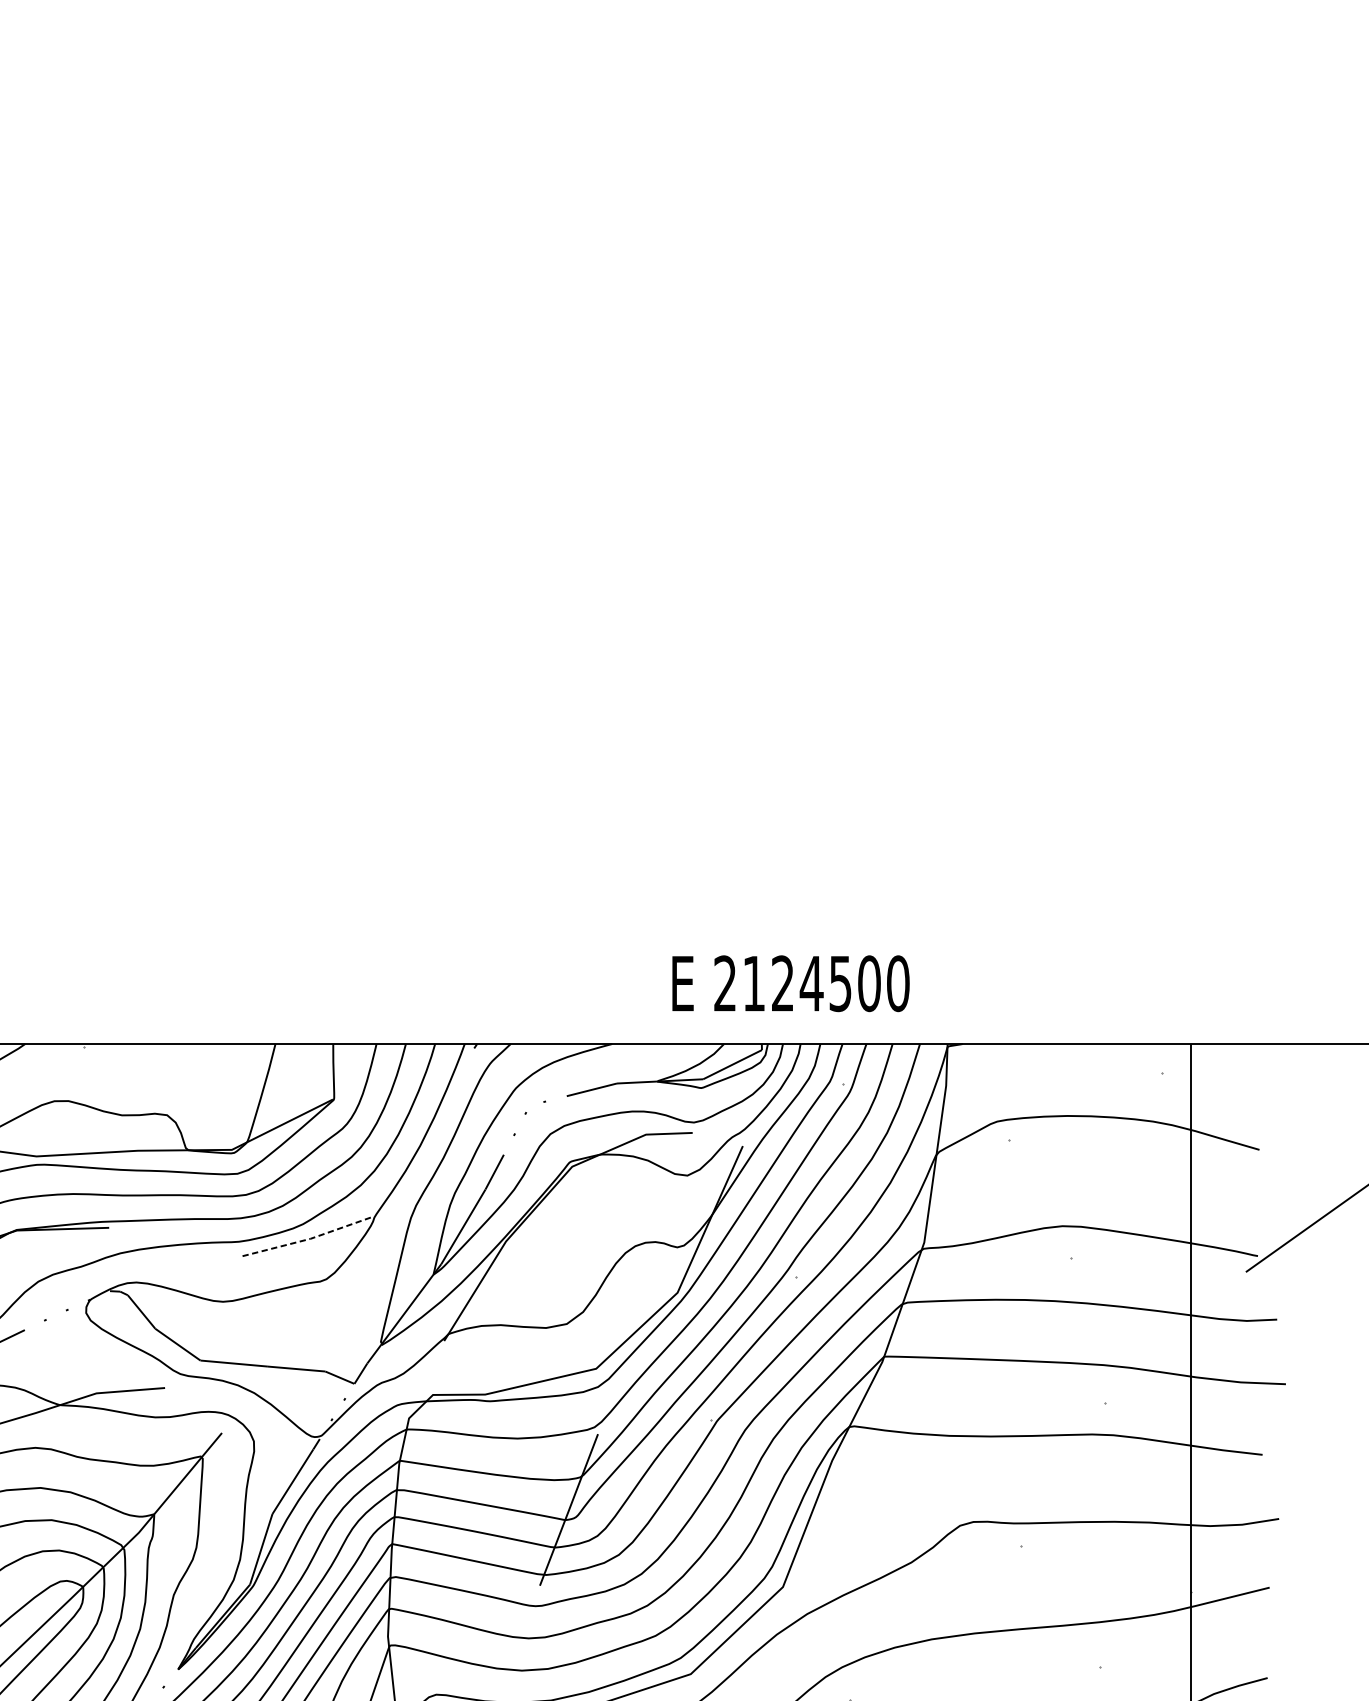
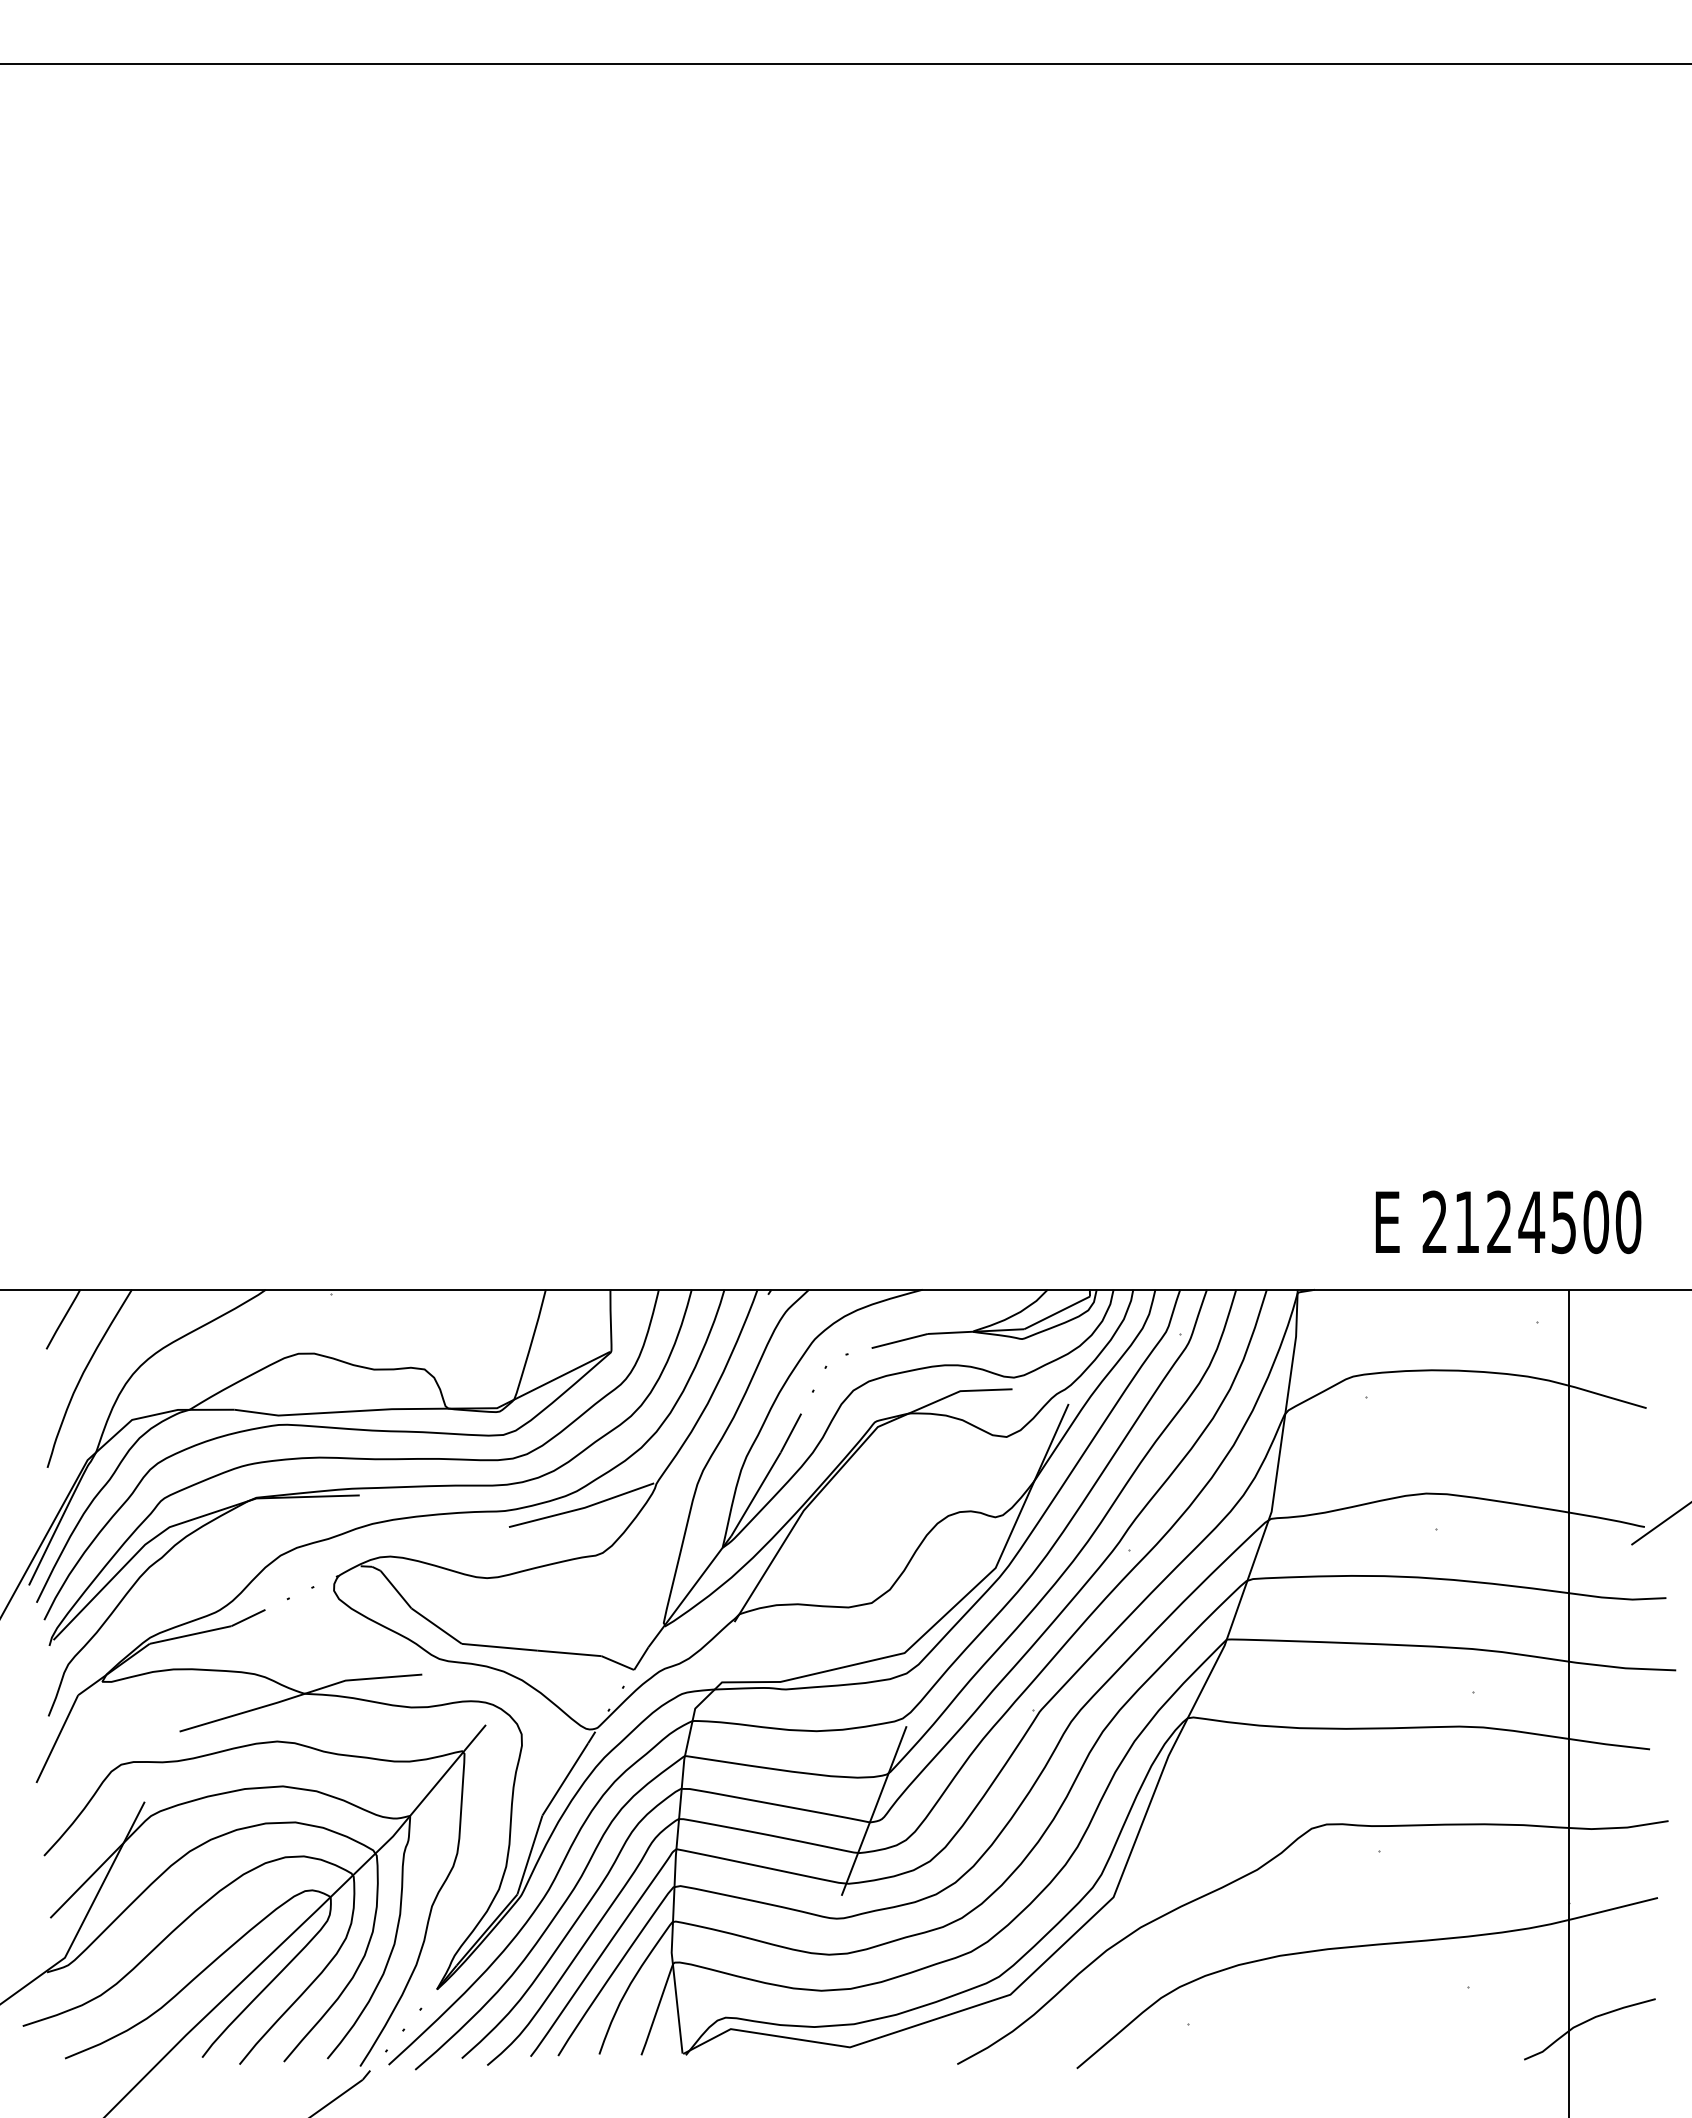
text: (790, 983) -> (1508, 1222), moved
line: (308, 1239) -> (582, 1508), dashed -> solid

